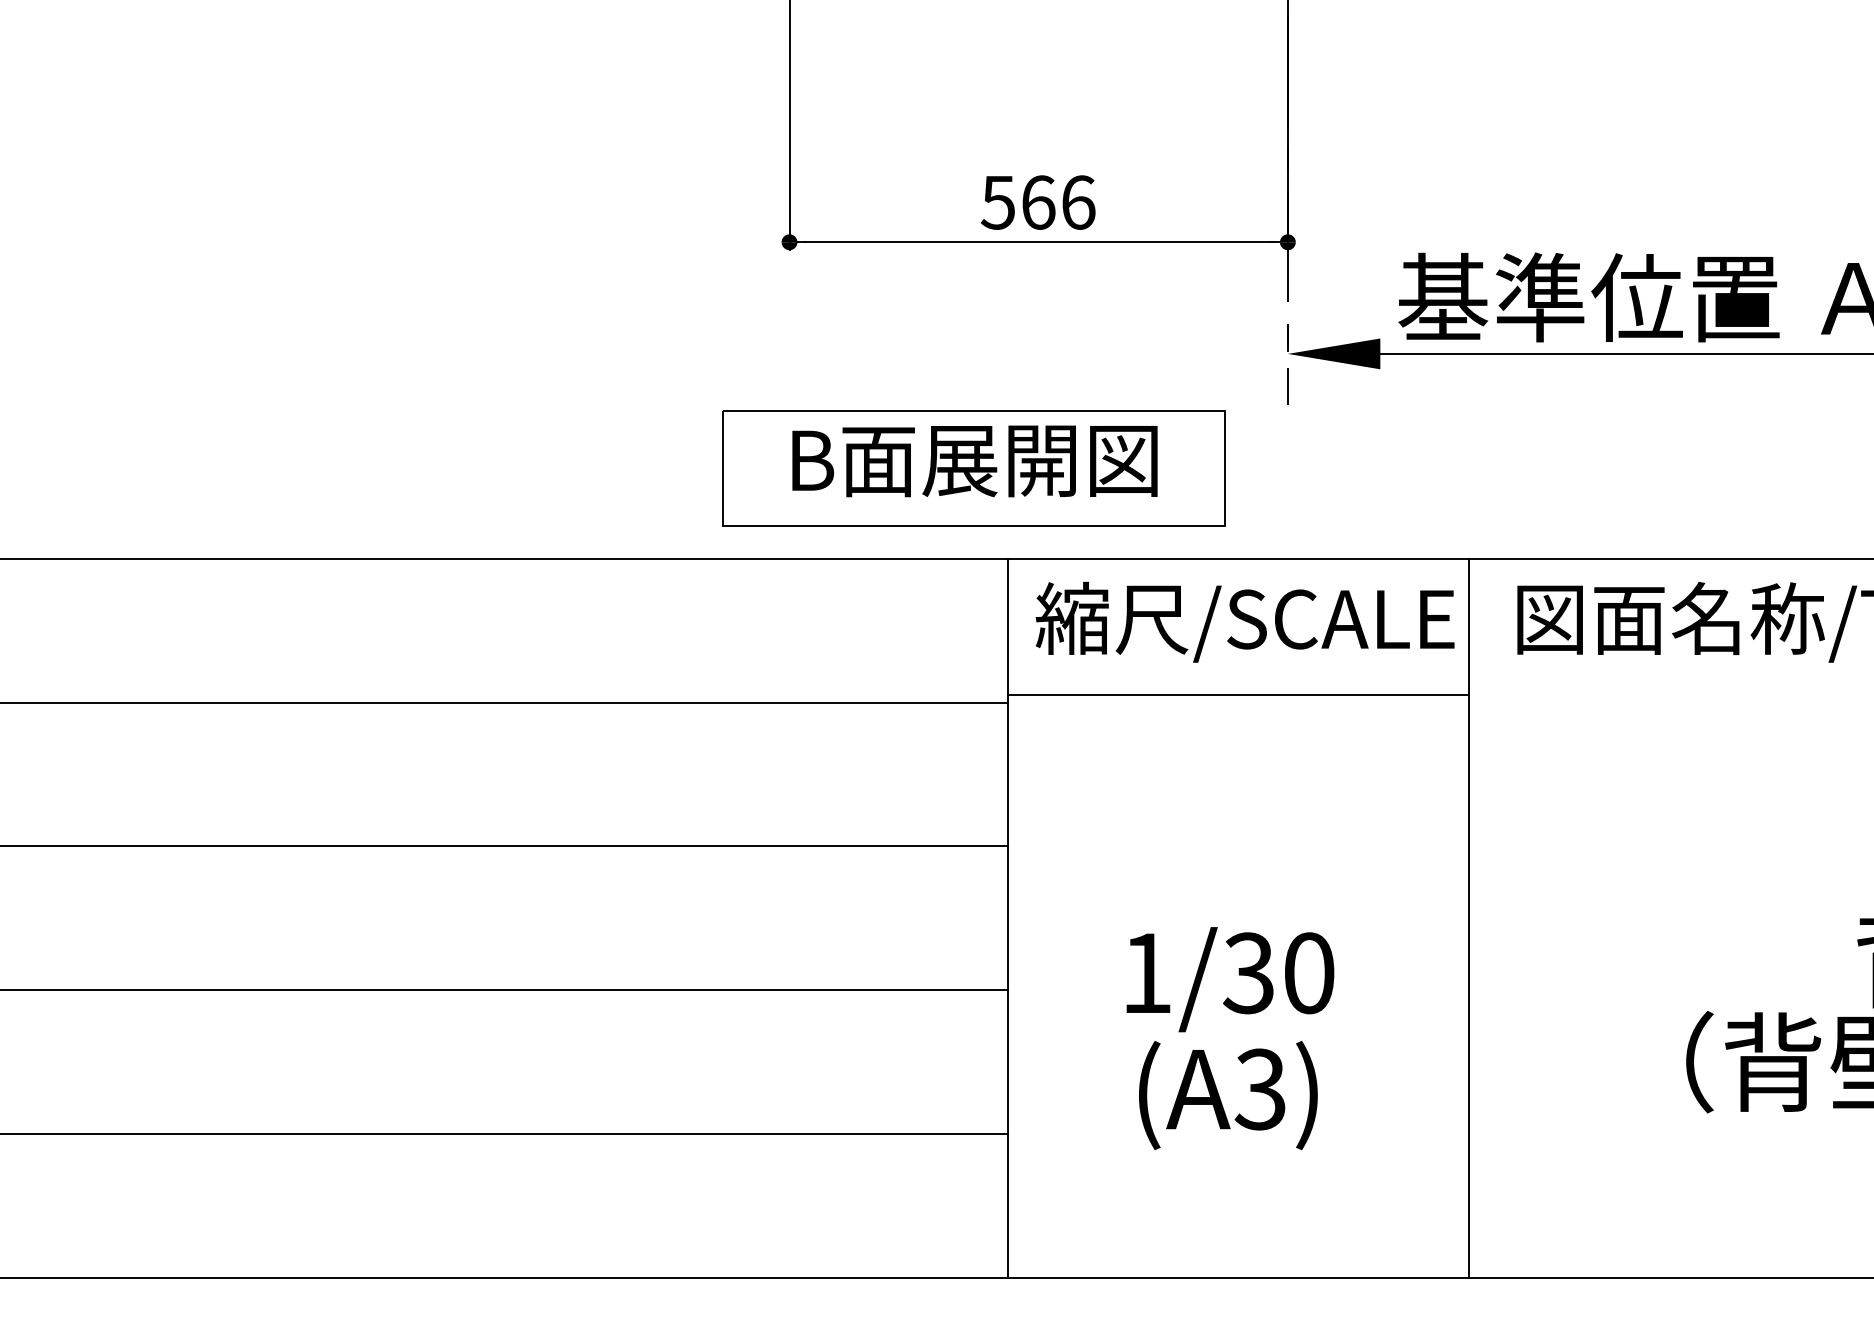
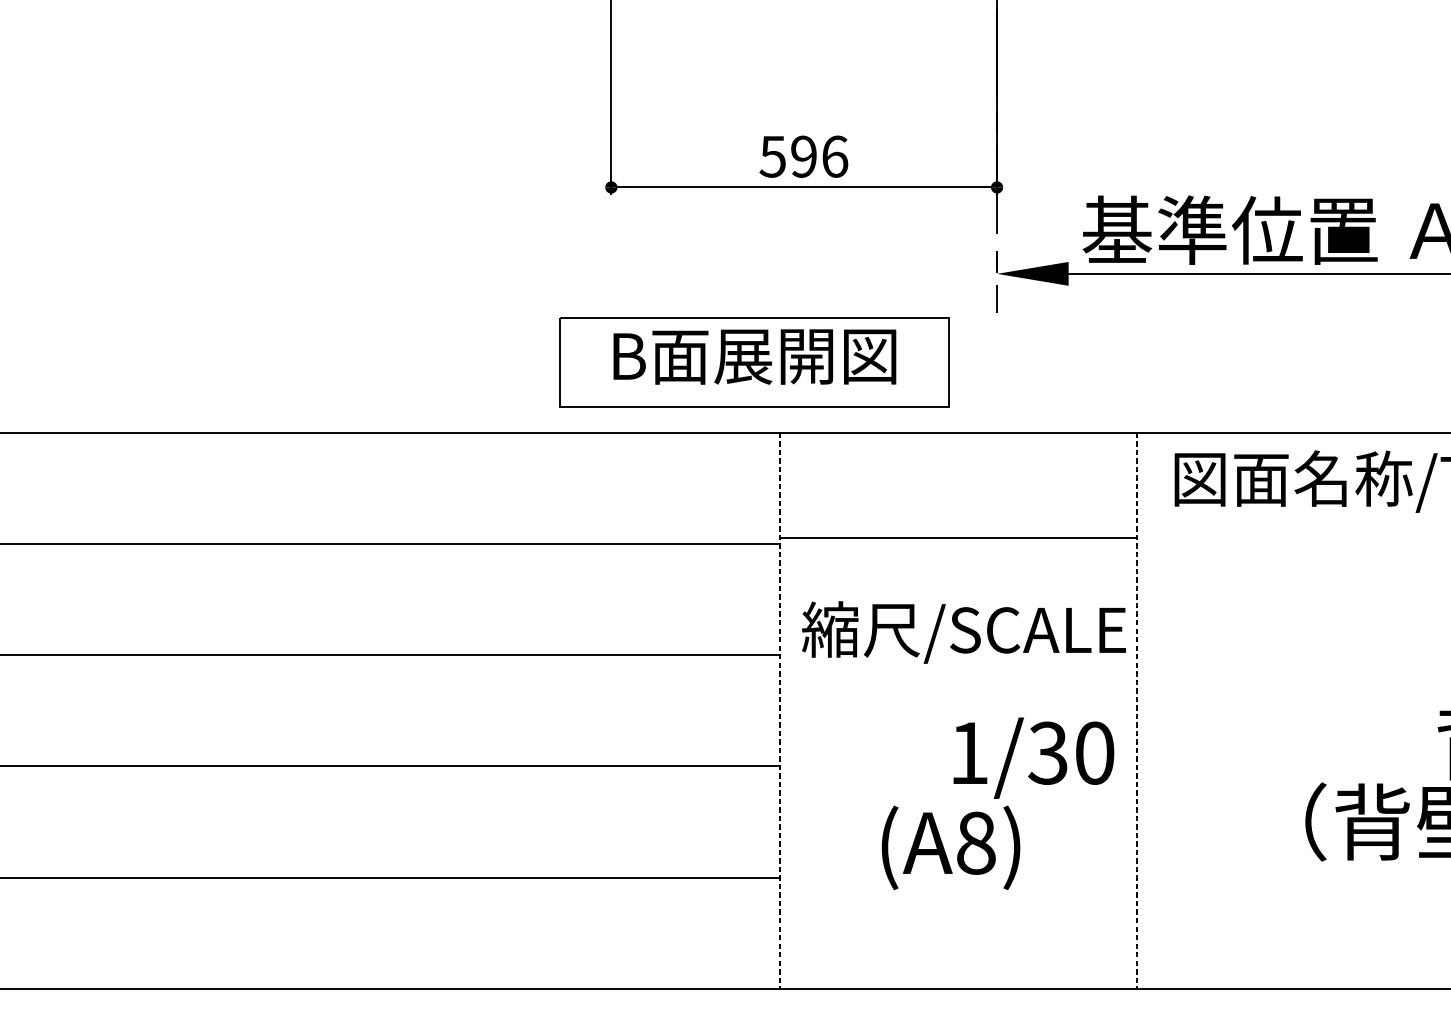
text: (1038, 202) -> (804, 156), 566 -> 596
text: (1244, 621) -> (963, 631), moved
line: (1007, 918) -> (780, 710), solid -> dashed
line: (1469, 918) -> (1137, 710), solid -> dashed
text: (1230, 979) -> (1033, 758), moved
text: (1260, 1089) -> (975, 843), (A3) -> (A8)

